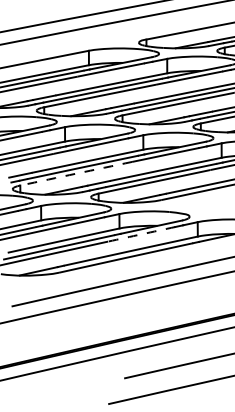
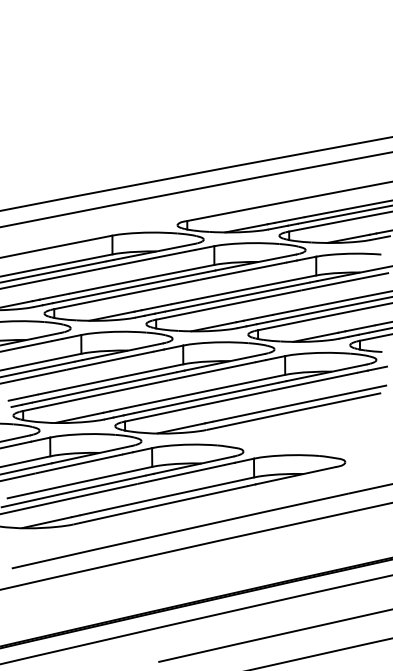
arc: (75, 173) -> (95, 395), dashed -> solid
arc: (141, 234) -> (181, 474), dashed -> solid

